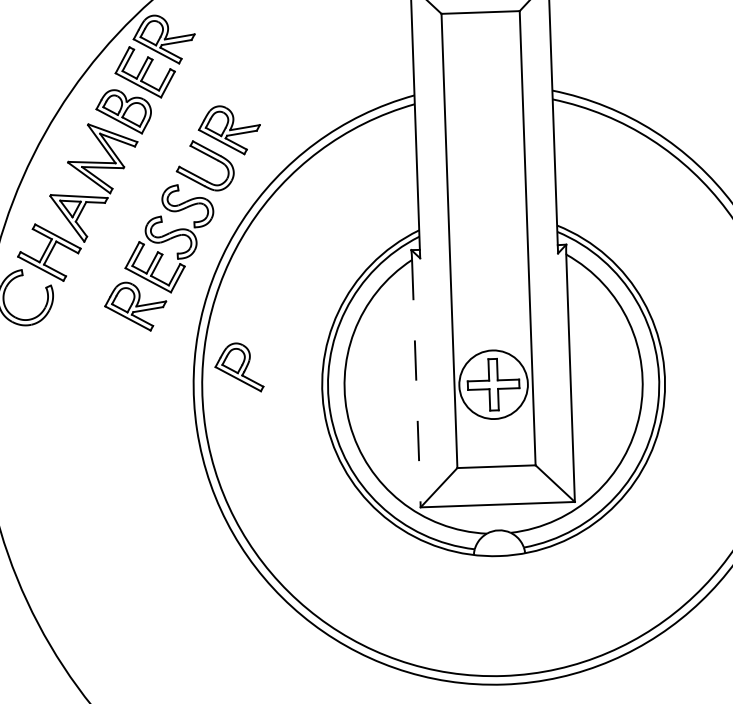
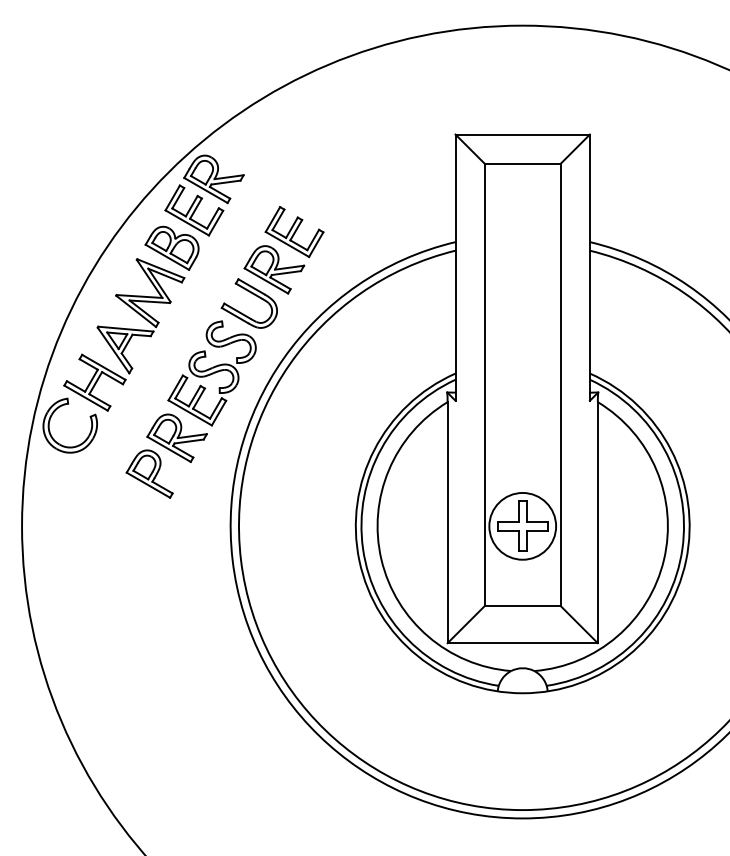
part: (248, 91) -> (294, 232), added
part: (238, 367) -> (149, 473), moved
line: (416, 383) -> (447, 522), dashed -> solid

